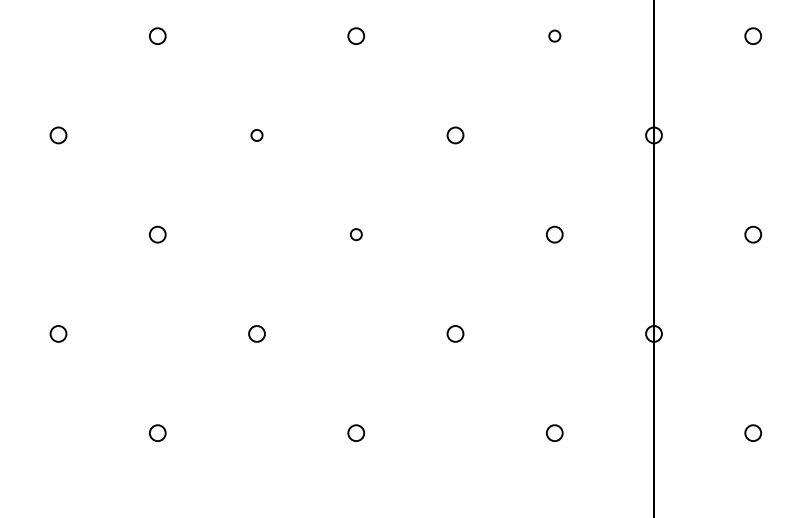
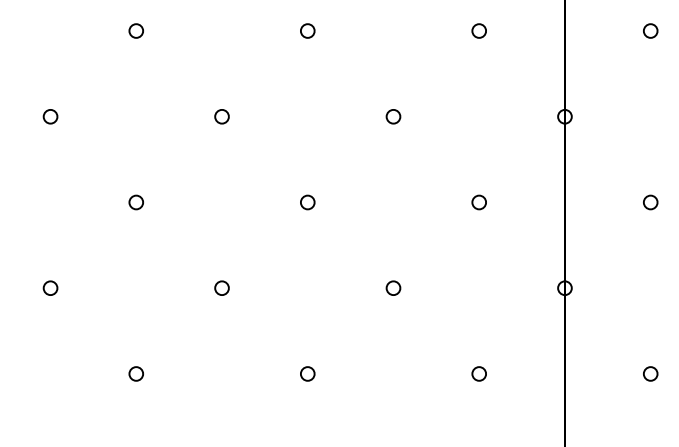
circle: (554, 35) -> (479, 30), size x1.43
part: (256, 135) -> (221, 116), size x1.43
circle: (356, 234) -> (307, 202), size x1.43

